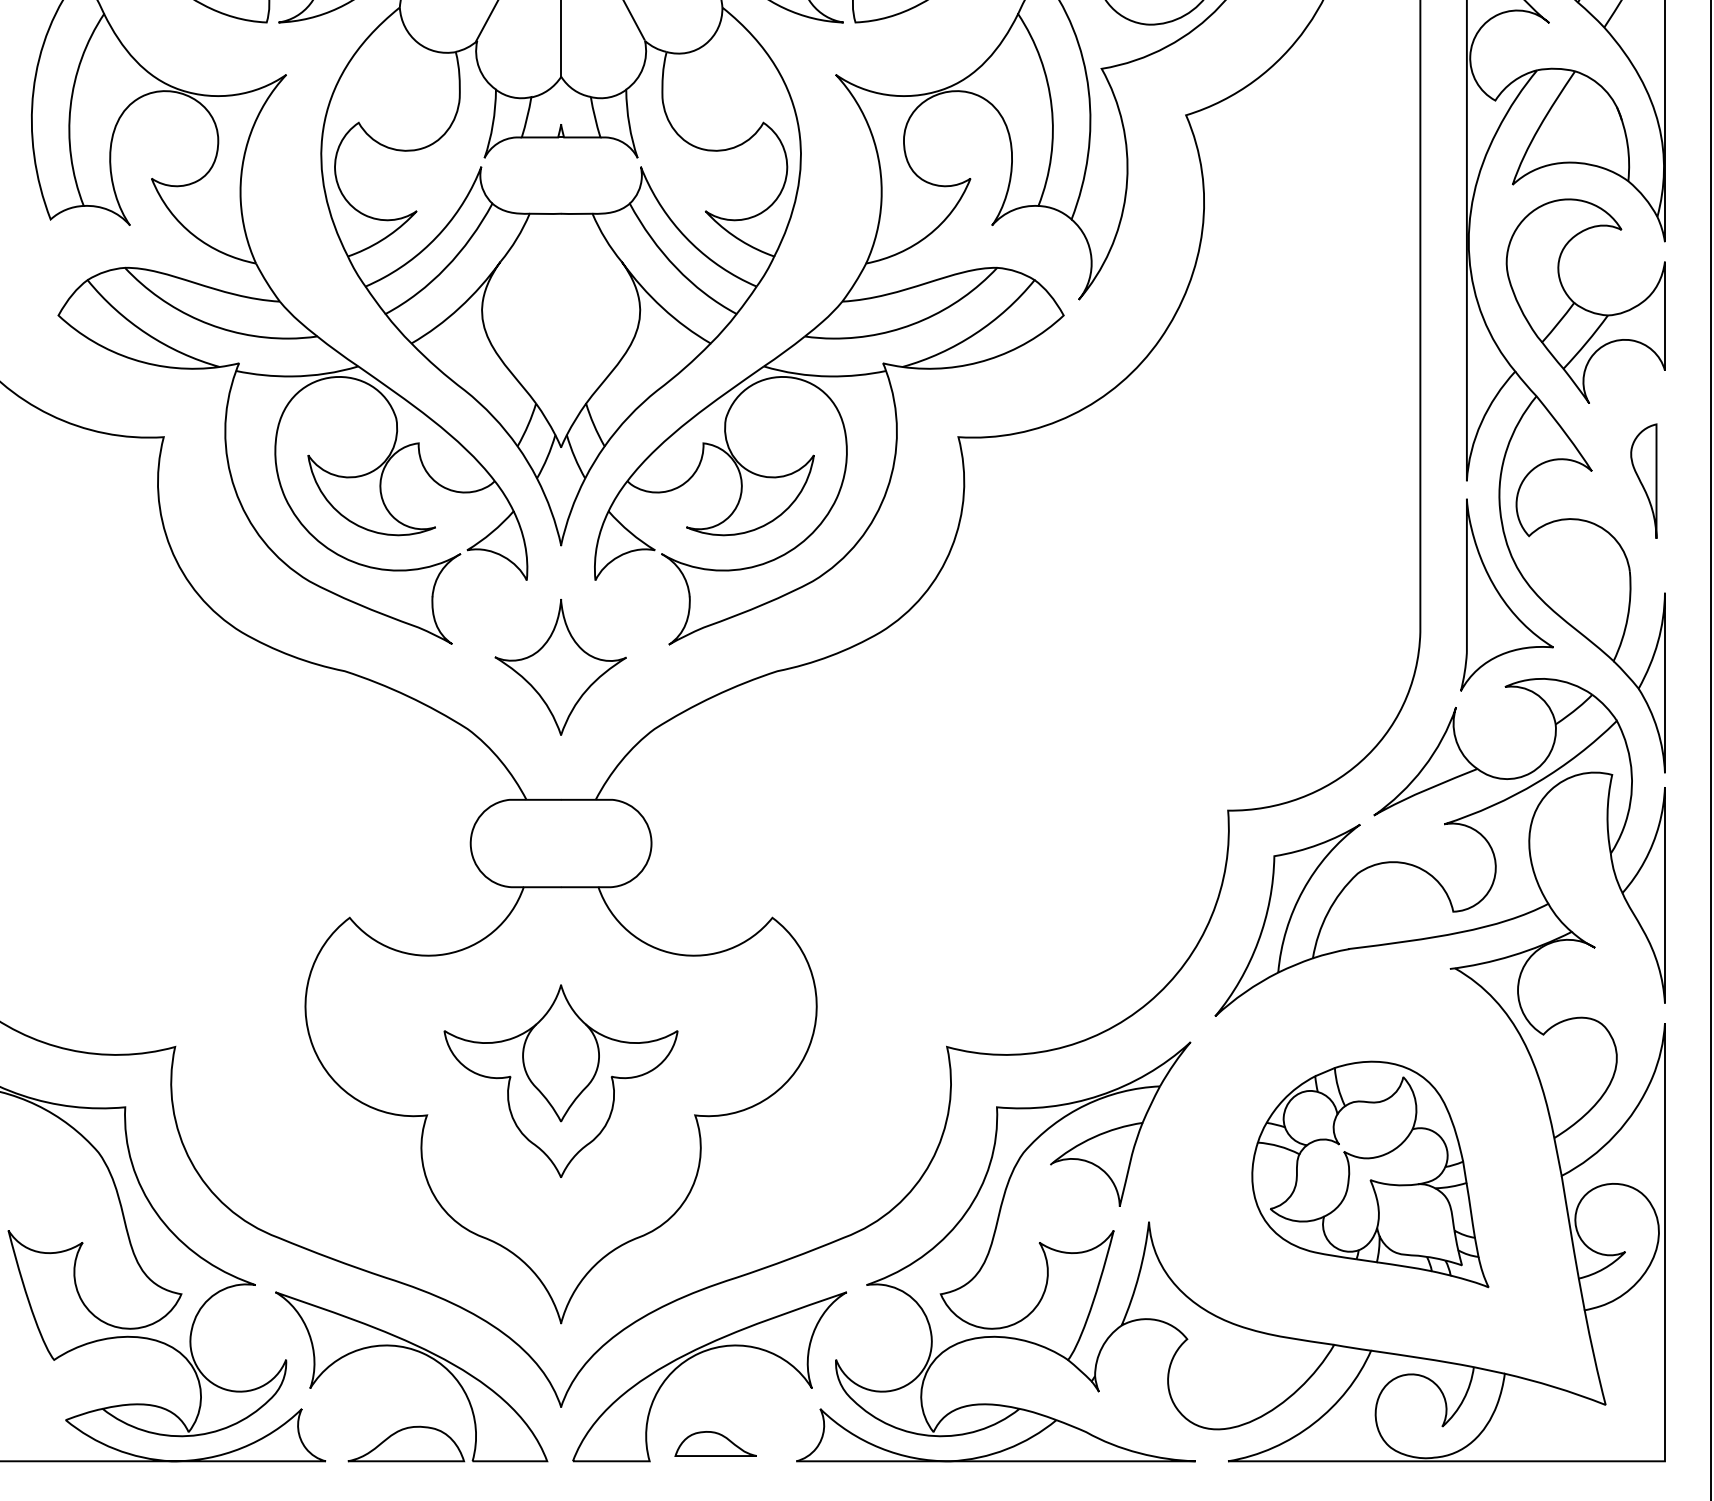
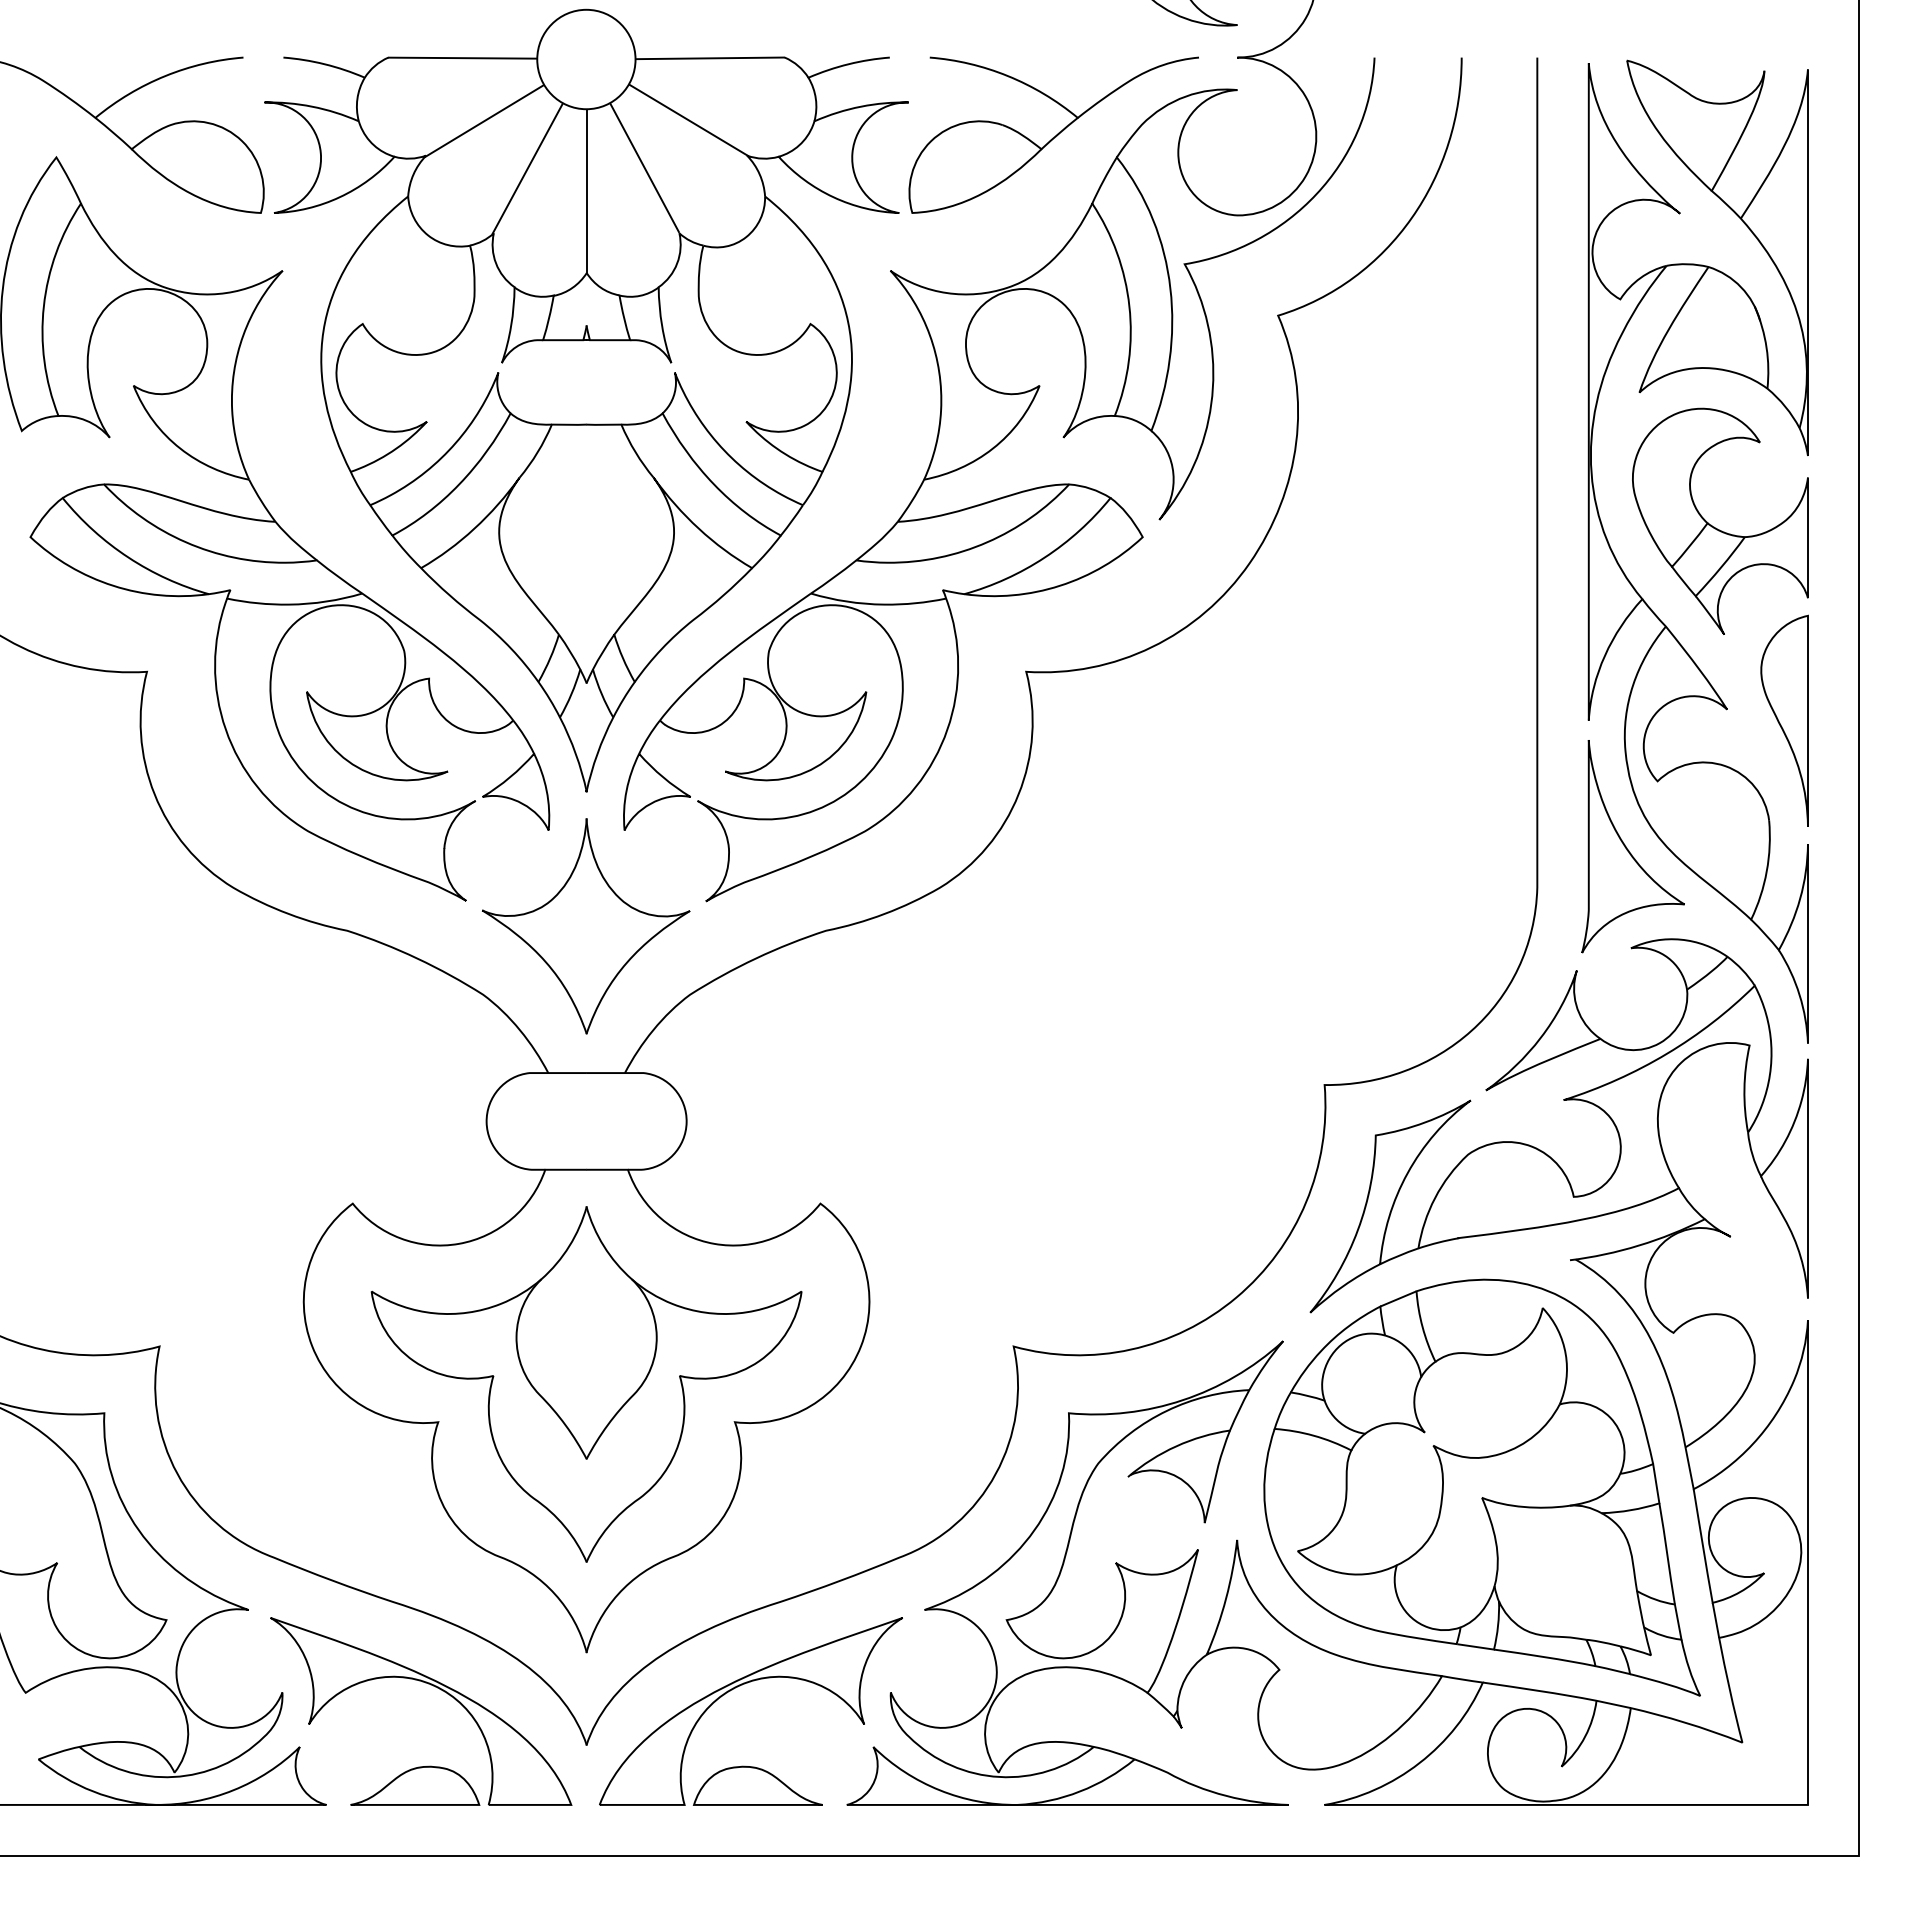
part: (1643, 481) -> (1784, 720), size x1.67
part: (561, 667) -> (586, 926), size x1.43
part: (561, 1081) -> (586, 1384), size x1.67
part: (1369, 1174) -> (1481, 1487), size x1.67
part: (715, 1443) -> (757, 1785), size x1.43

